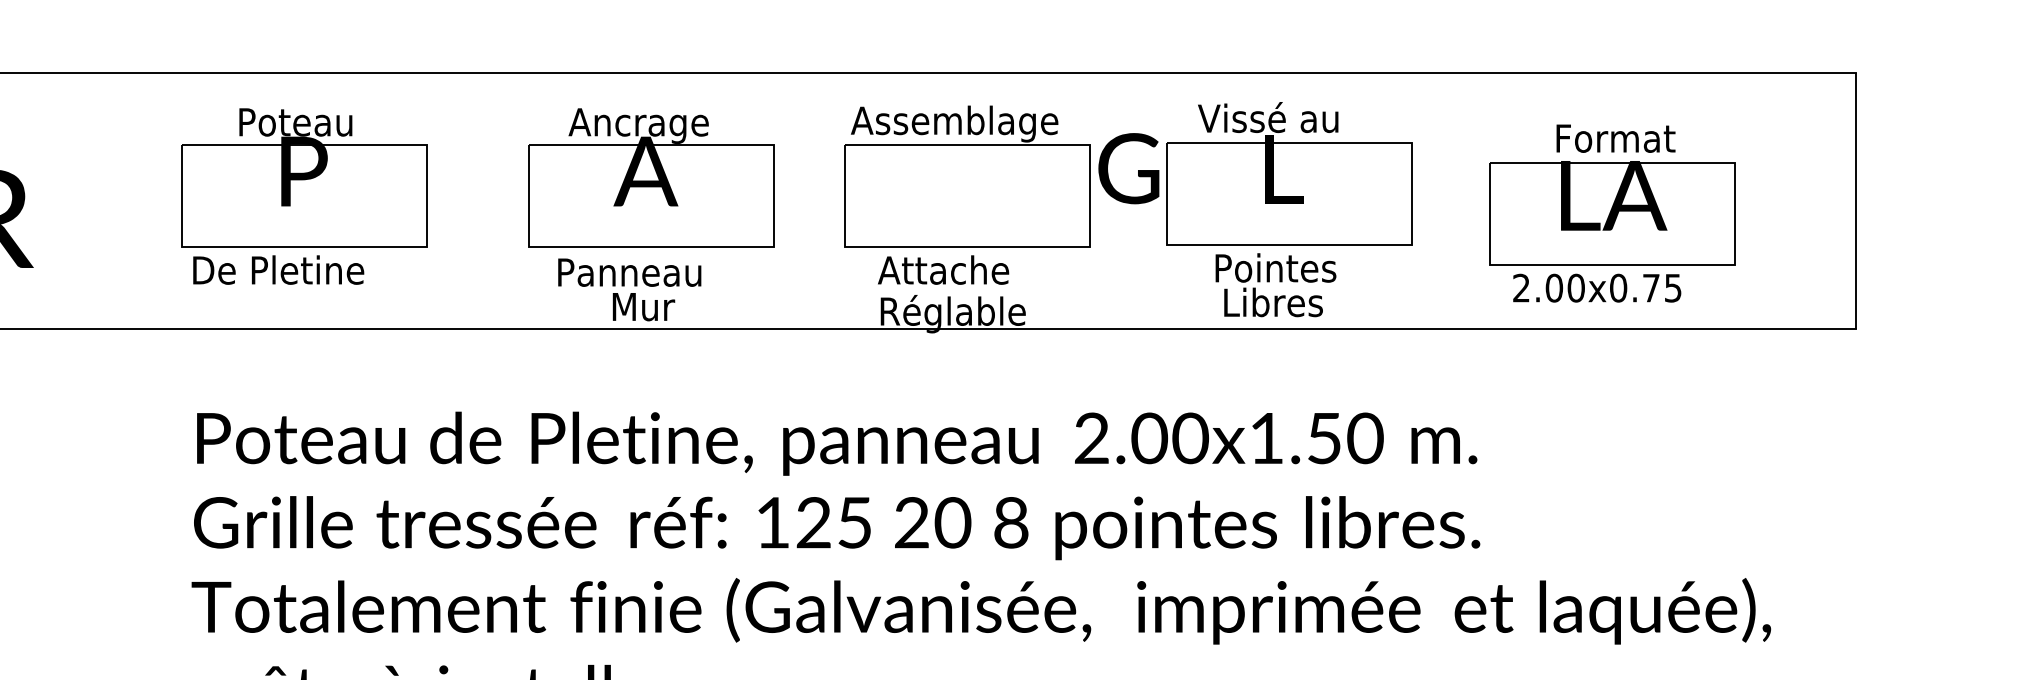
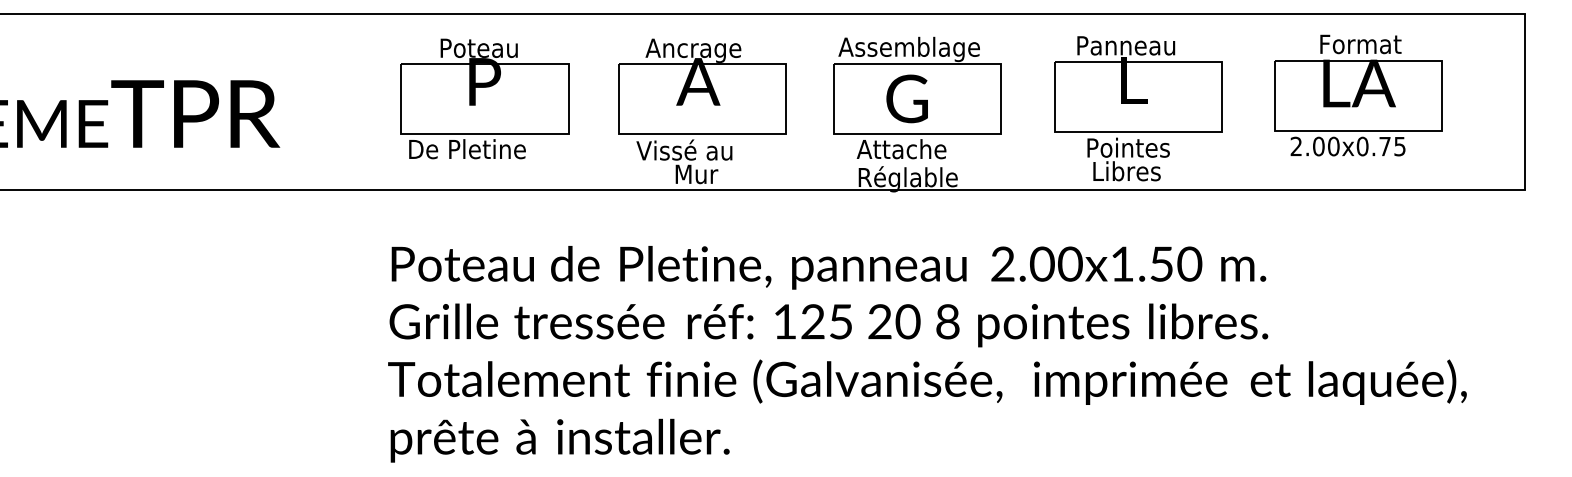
text: (1271, 116) -> (1125, 44), Vissé au -> Panneau
text: (1127, 168) -> (906, 98), moved
part: (303, 195) -> (484, 98), moved
part: (1612, 213) -> (1358, 95), moved
text: (628, 270) -> (686, 149), Panneau -> Vissé au

